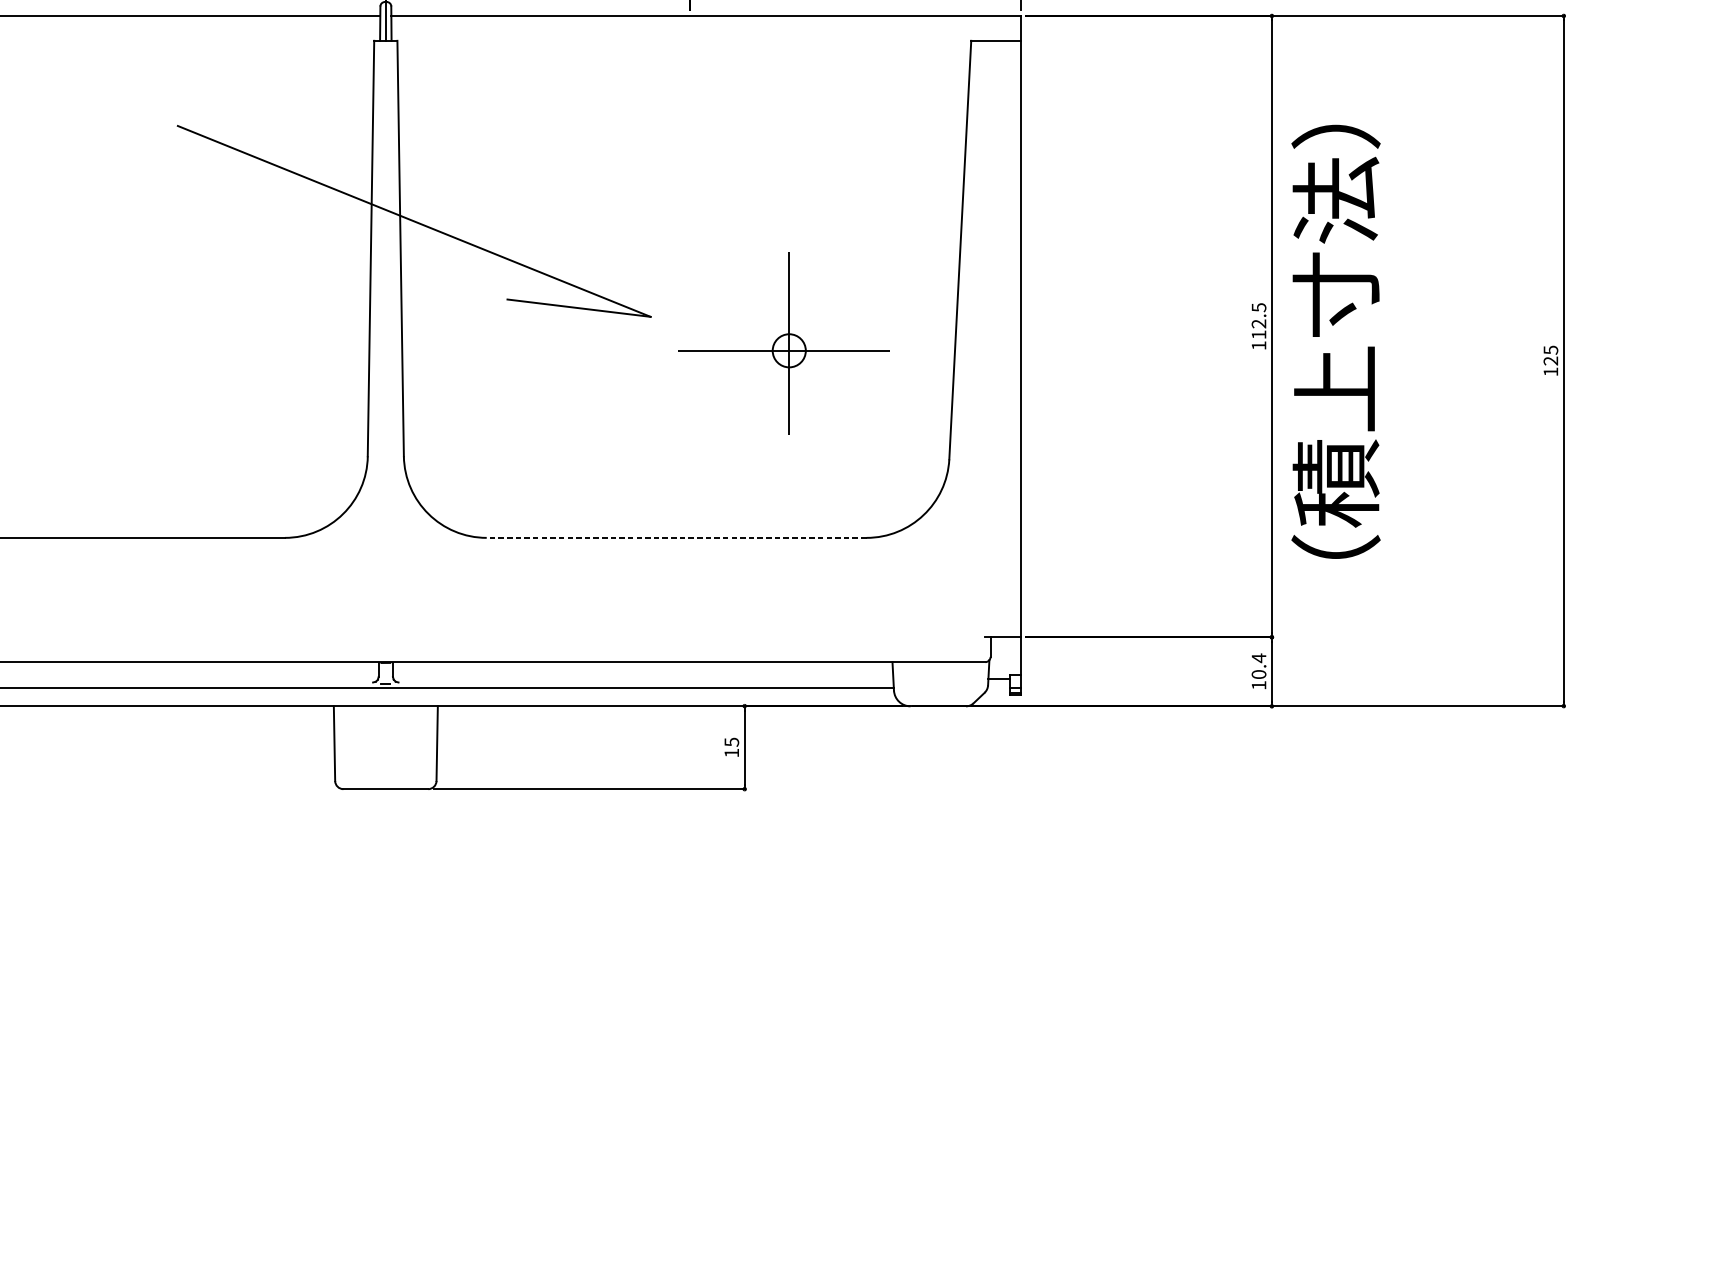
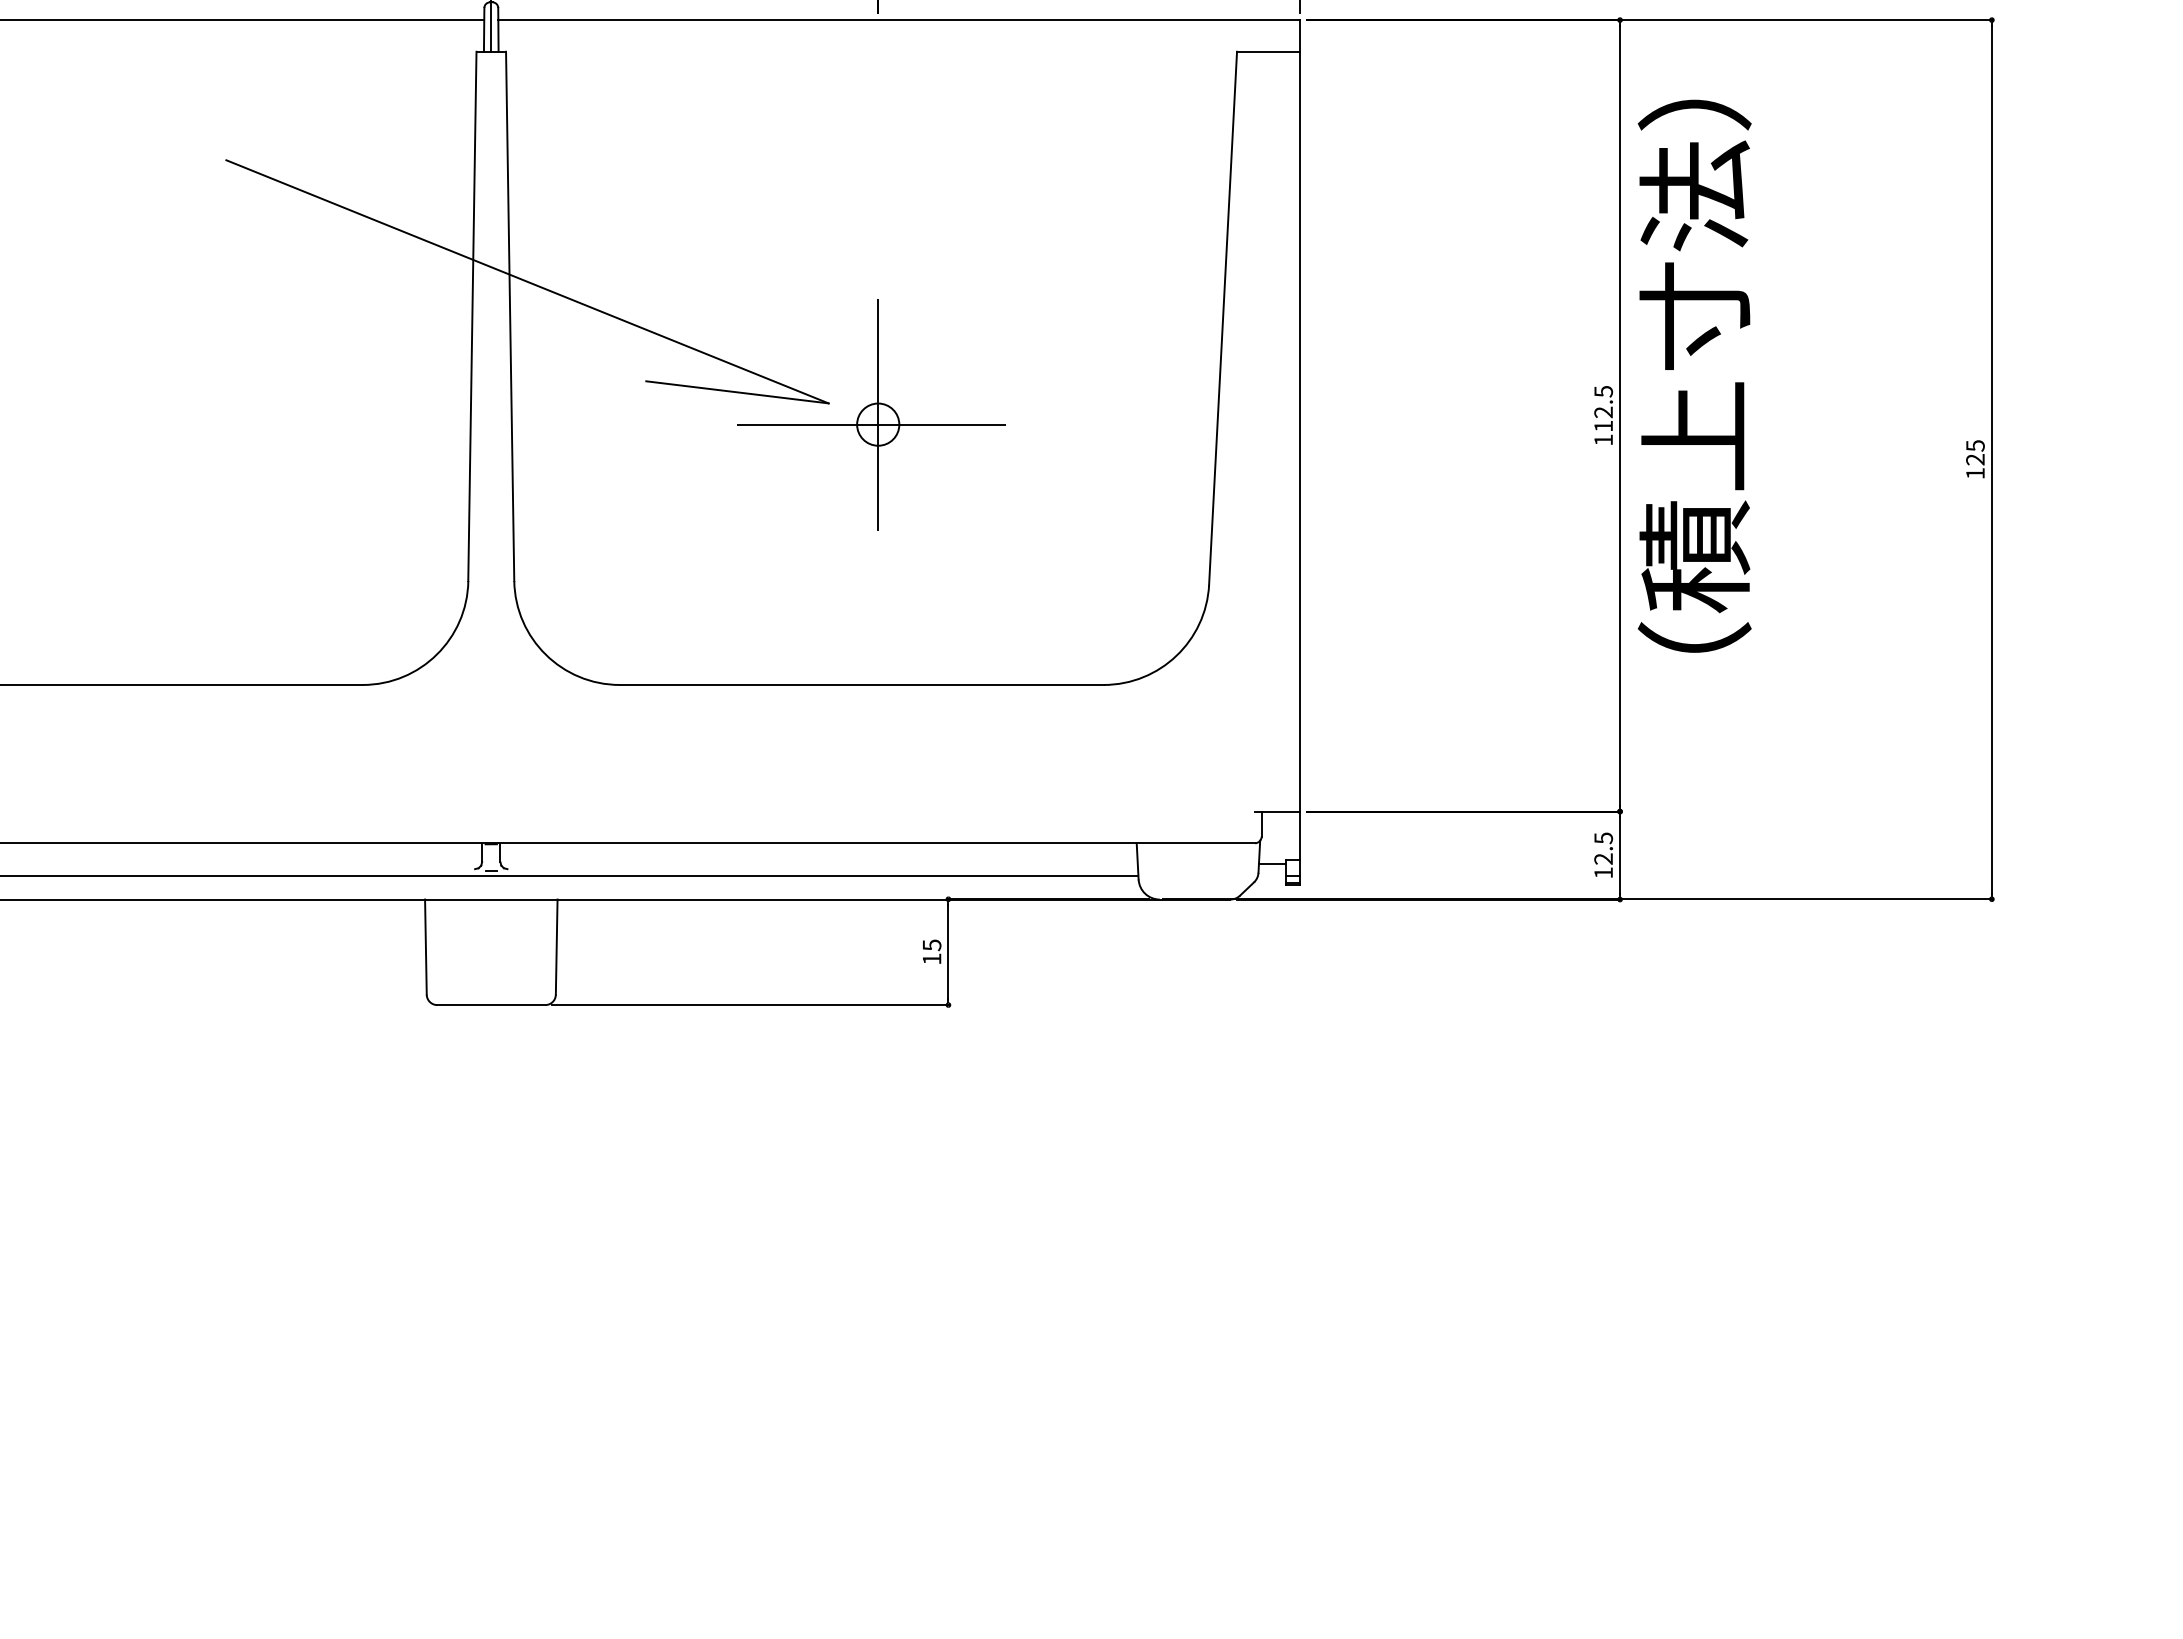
text: (1335, 341) -> (1694, 375), moved
part: (783, 342) -> (871, 414), moved
line: (676, 537) -> (861, 684), dashed -> solid
text: (1258, 666) -> (1603, 848), 10.4 -> 12.5

